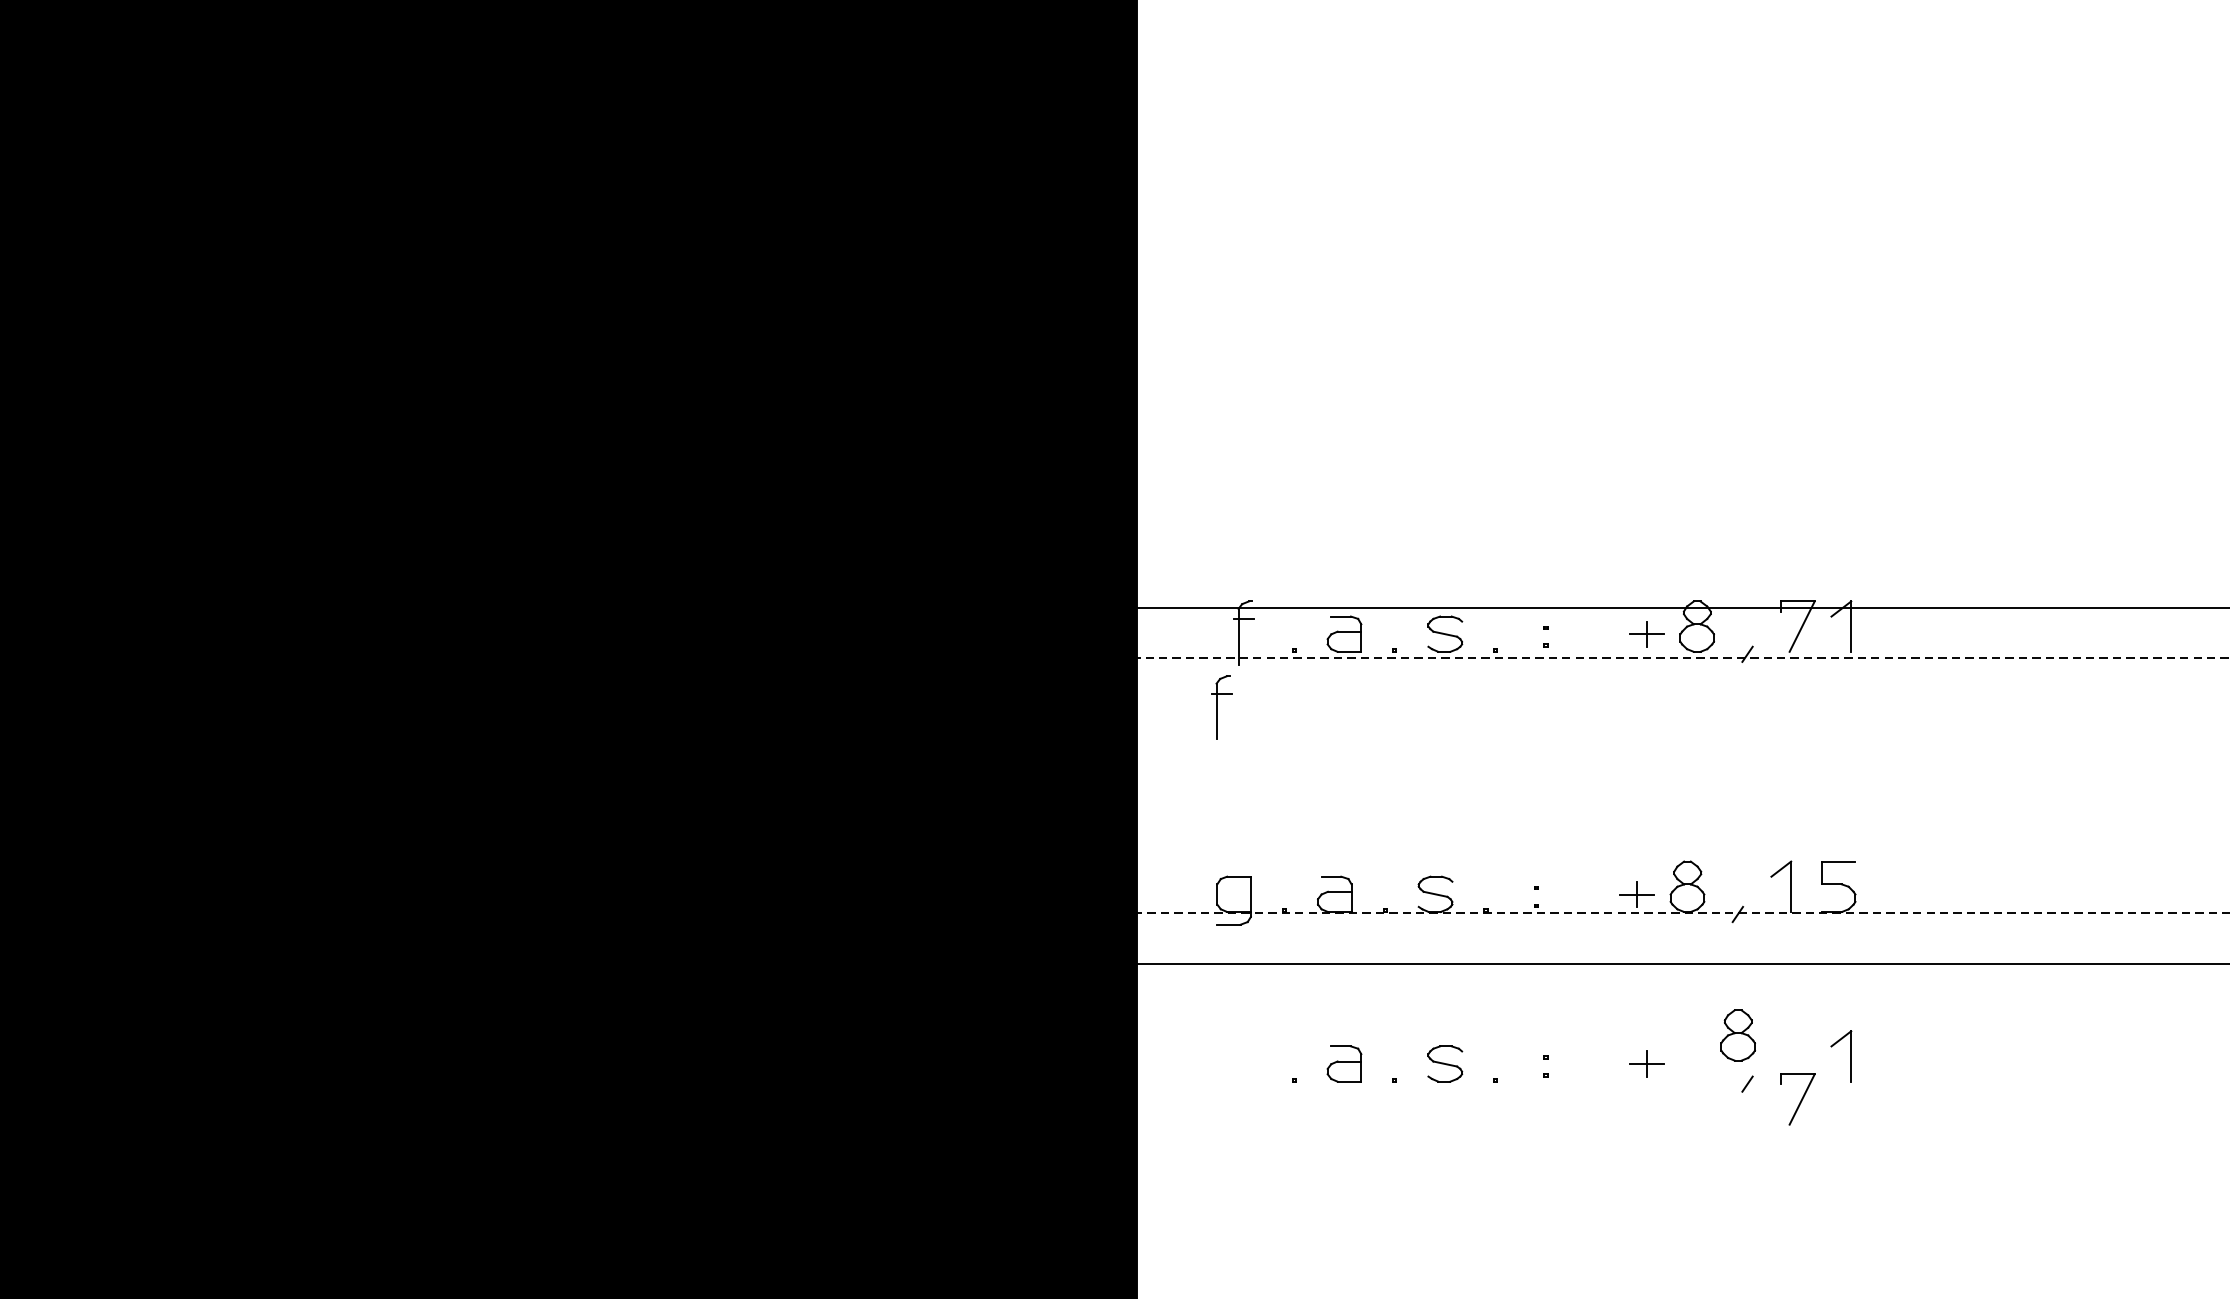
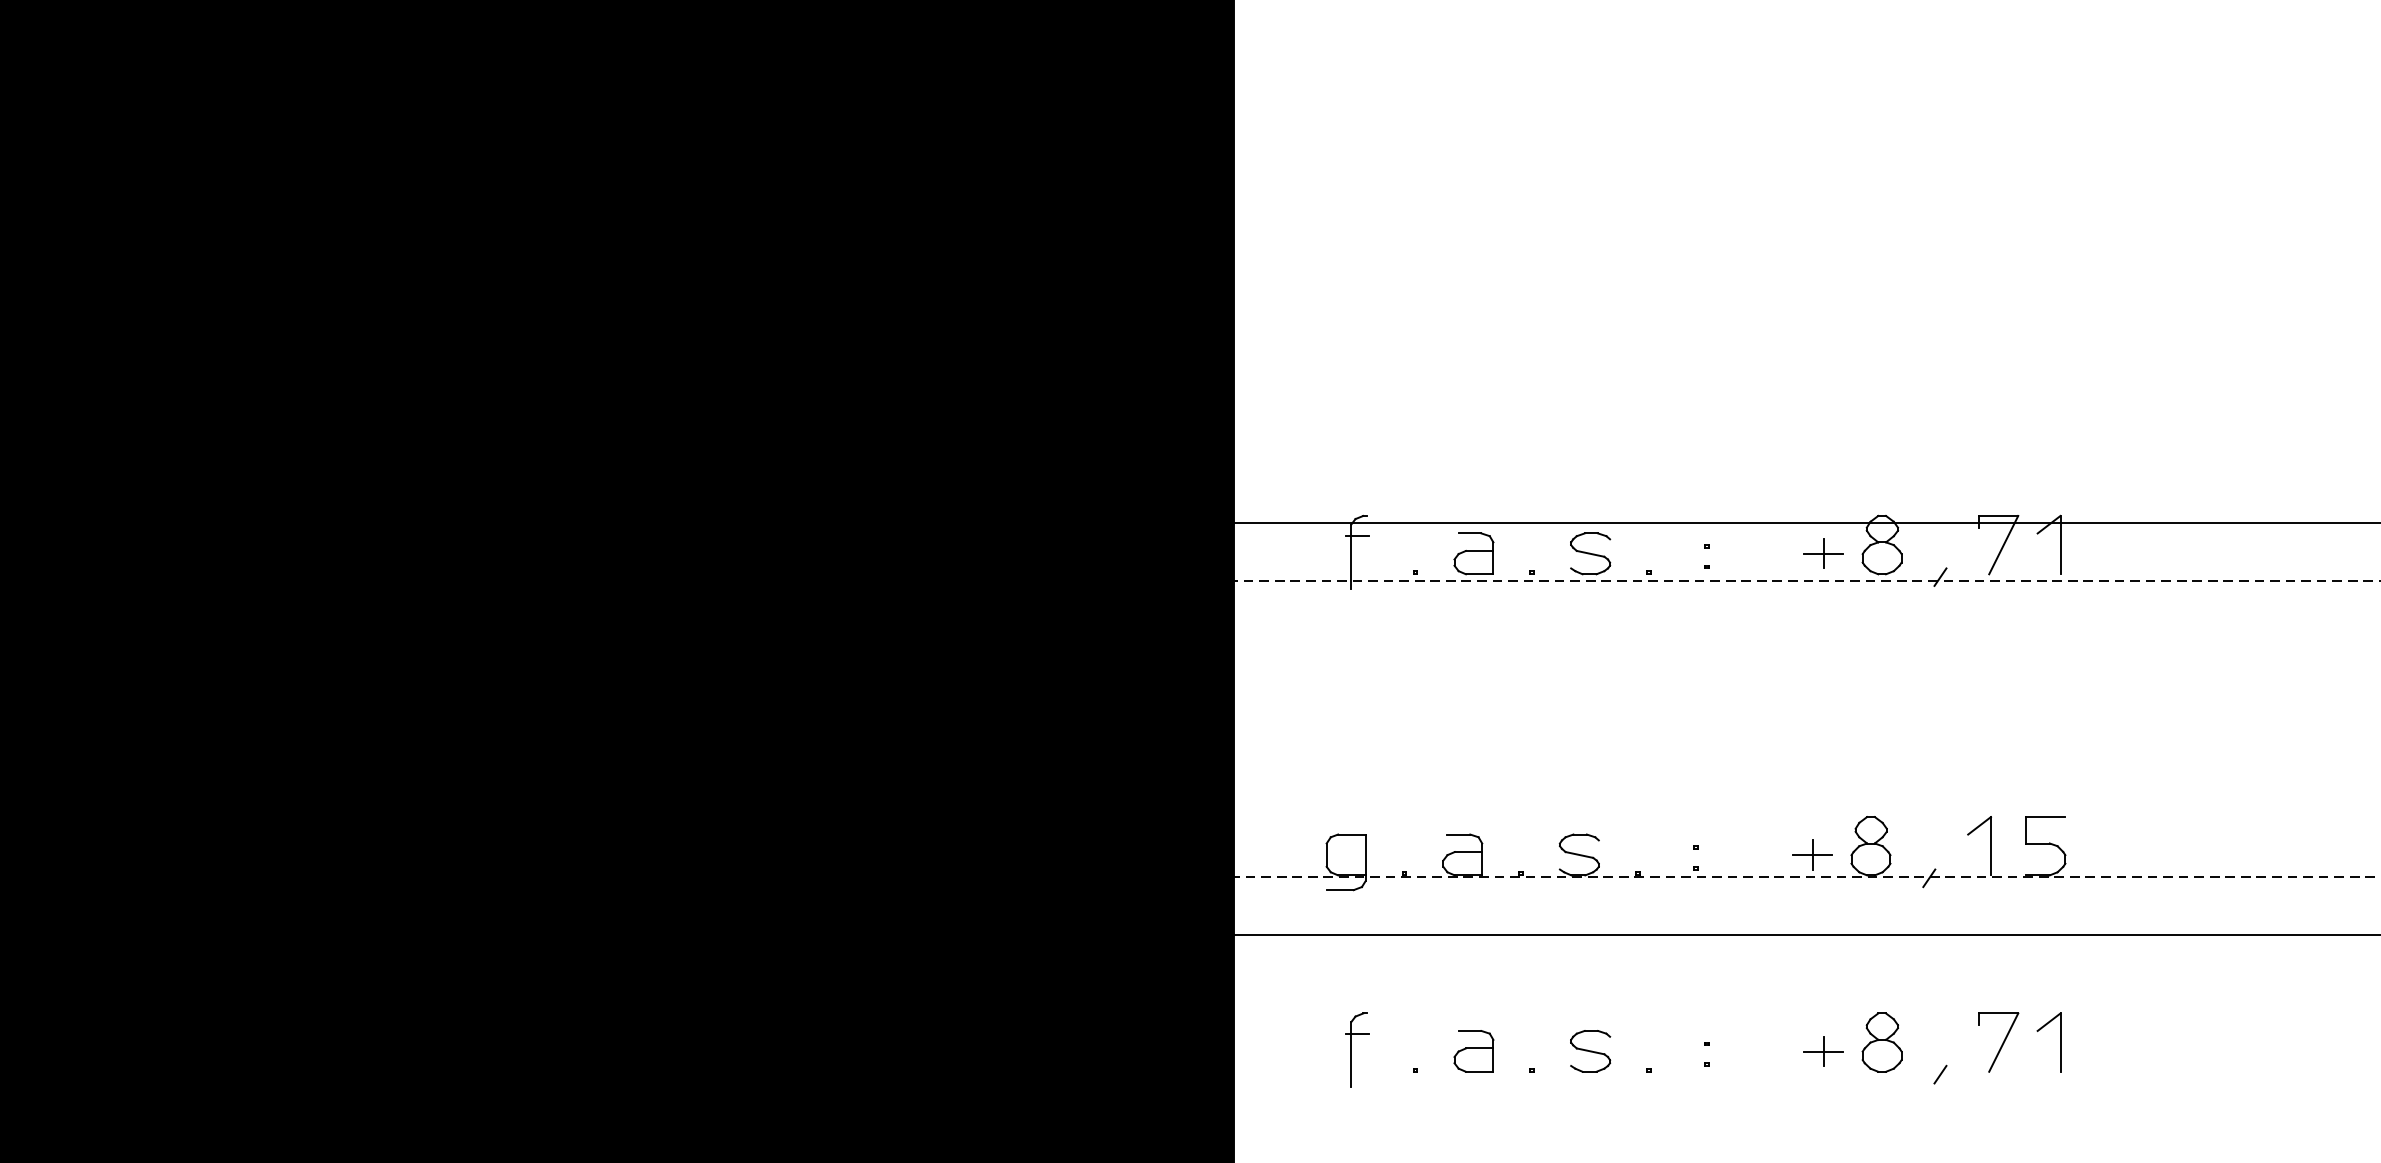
part: (1221, 707) -> (1357, 1049), moved
part: (1737, 1035) -> (1881, 1042), moved
part: (1797, 1099) -> (1998, 1042), moved

